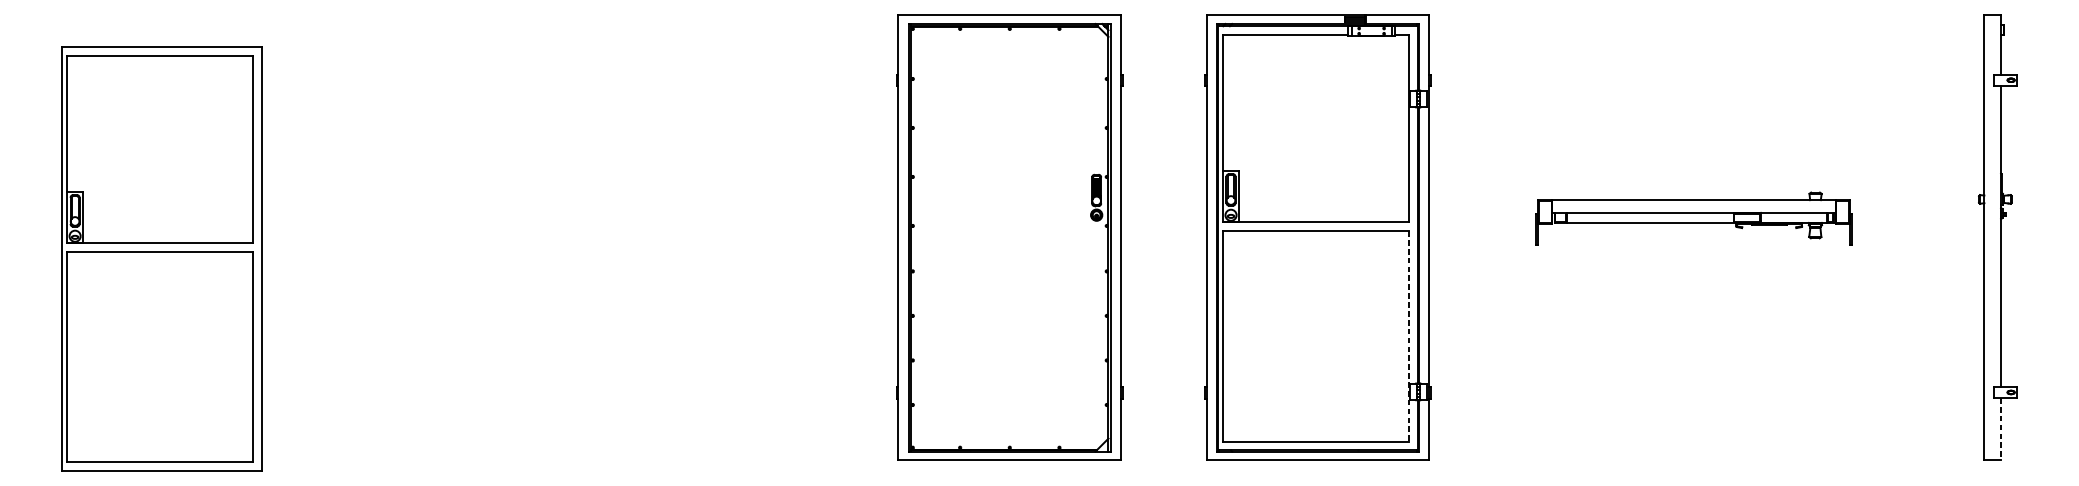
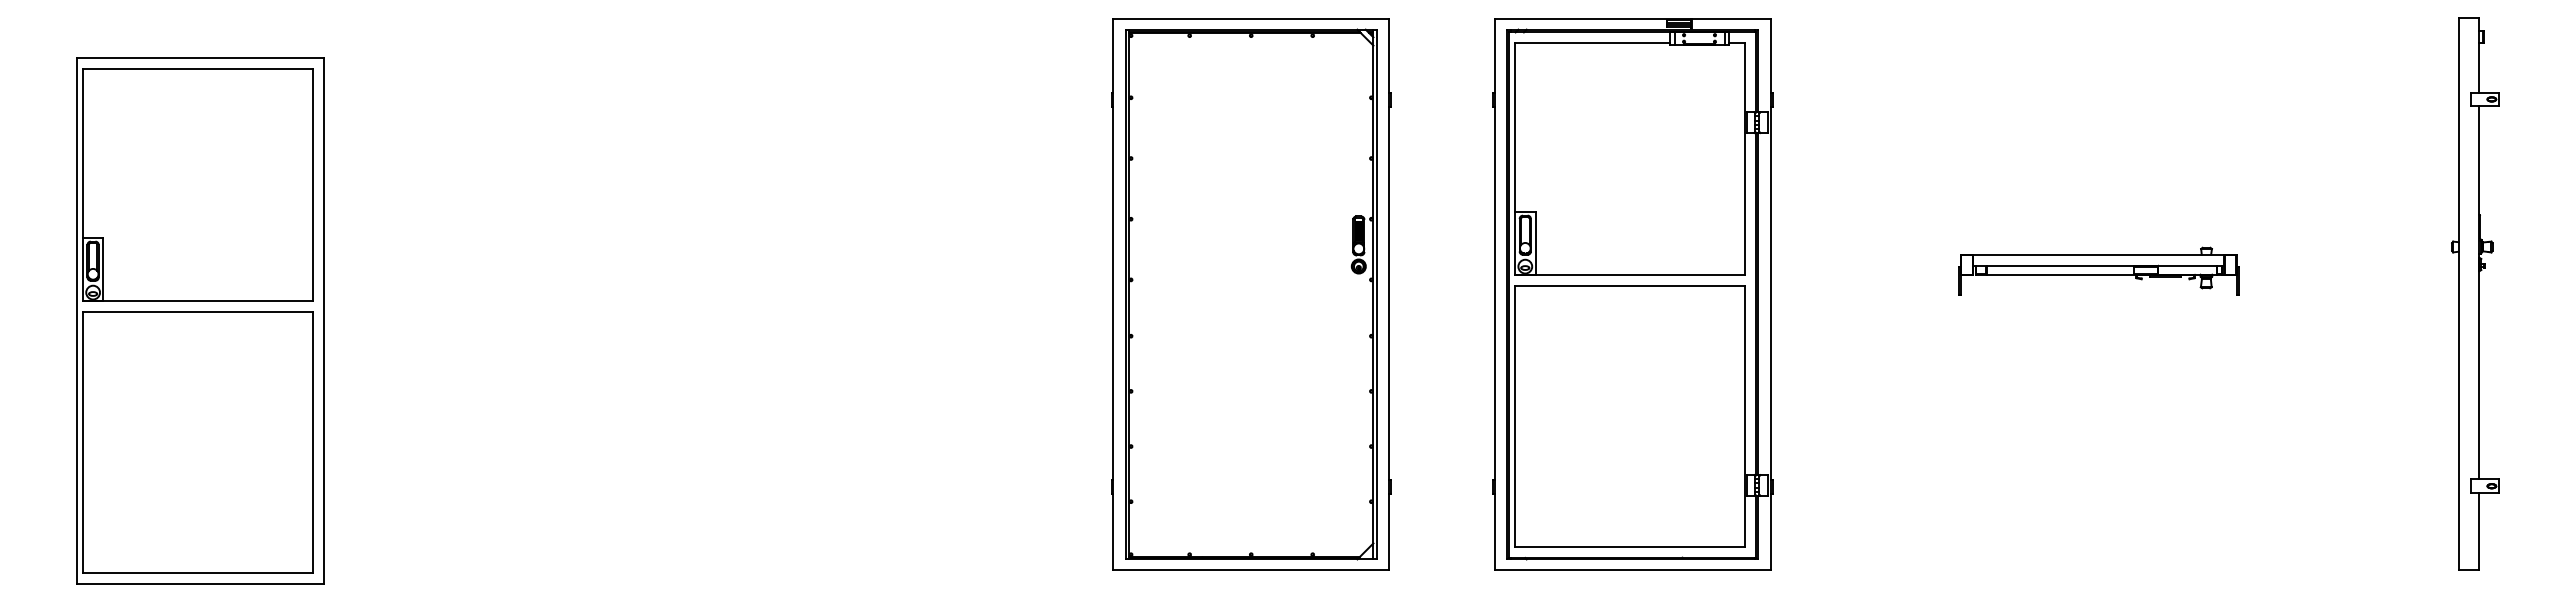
part: (1693, 218) -> (2098, 270), size x0.71
line: (1408, 337) -> (1745, 417), dashed -> solid
line: (2001, 429) -> (2479, 531), dashed -> solid

